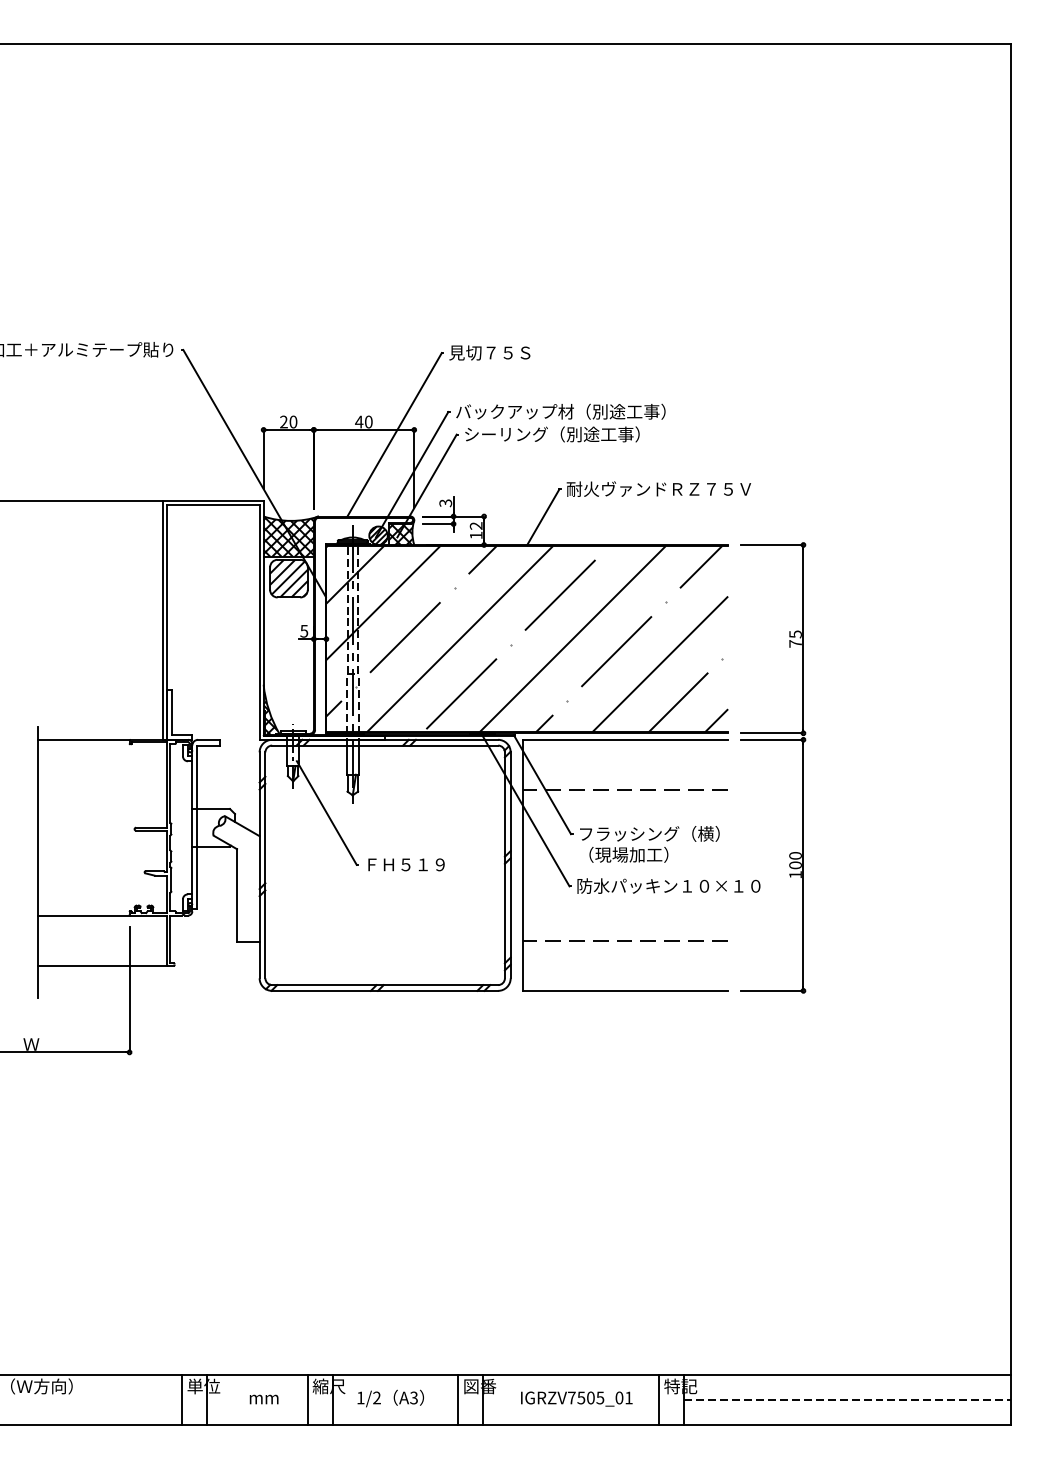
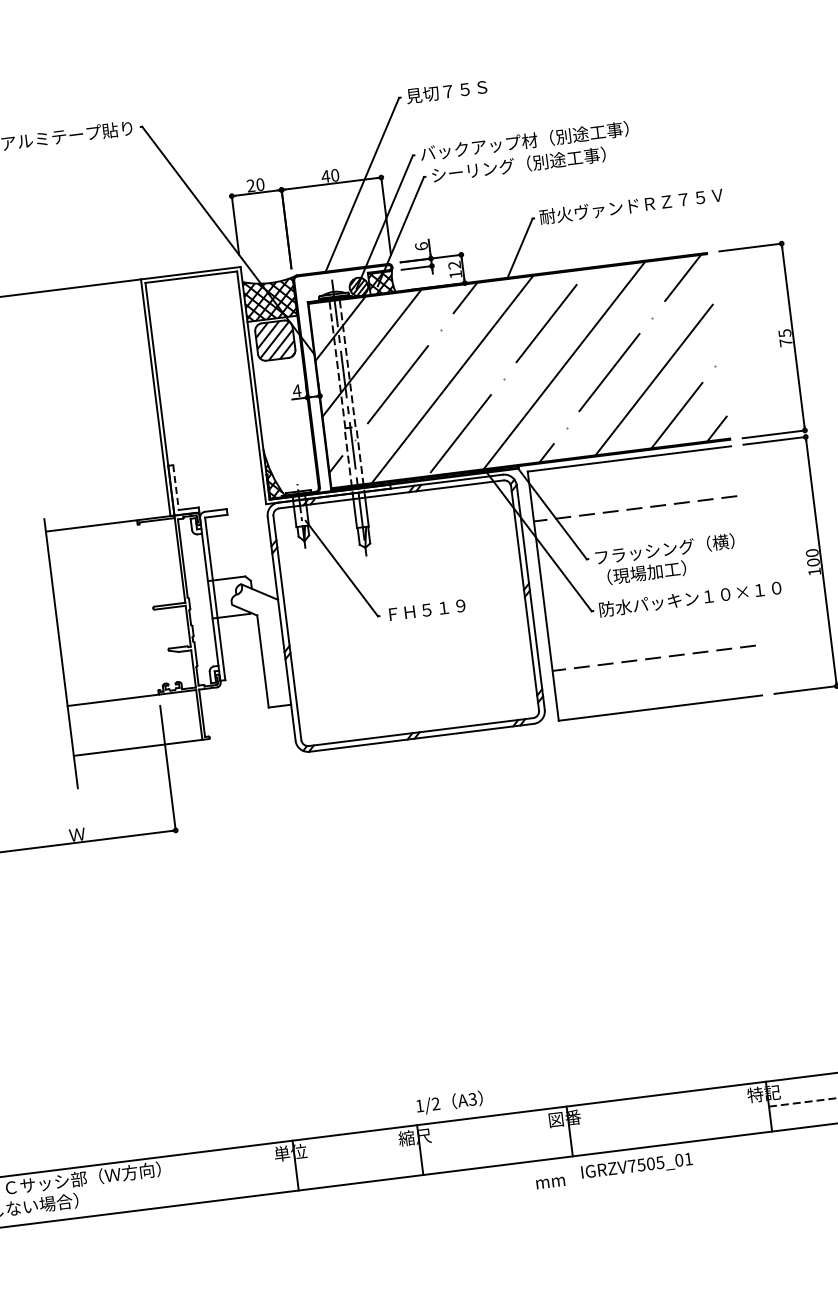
text: (445, 503) -> (421, 246), 3 -> 6
text: (304, 631) -> (297, 391), 5 -> 4
line: (172, 712) -> (176, 487), solid -> dashed
text: (390, 1398) -> (449, 1102), moved
text: (576, 1398) -> (636, 1166), moved
line: (182, 1399) -> (271, 1168), removed
text: (263, 1399) -> (550, 1182), moved
line: (307, 1399) -> (395, 1152), removed
line: (458, 1399) -> (545, 1134), removed
line: (659, 1399) -> (744, 1109), removed

